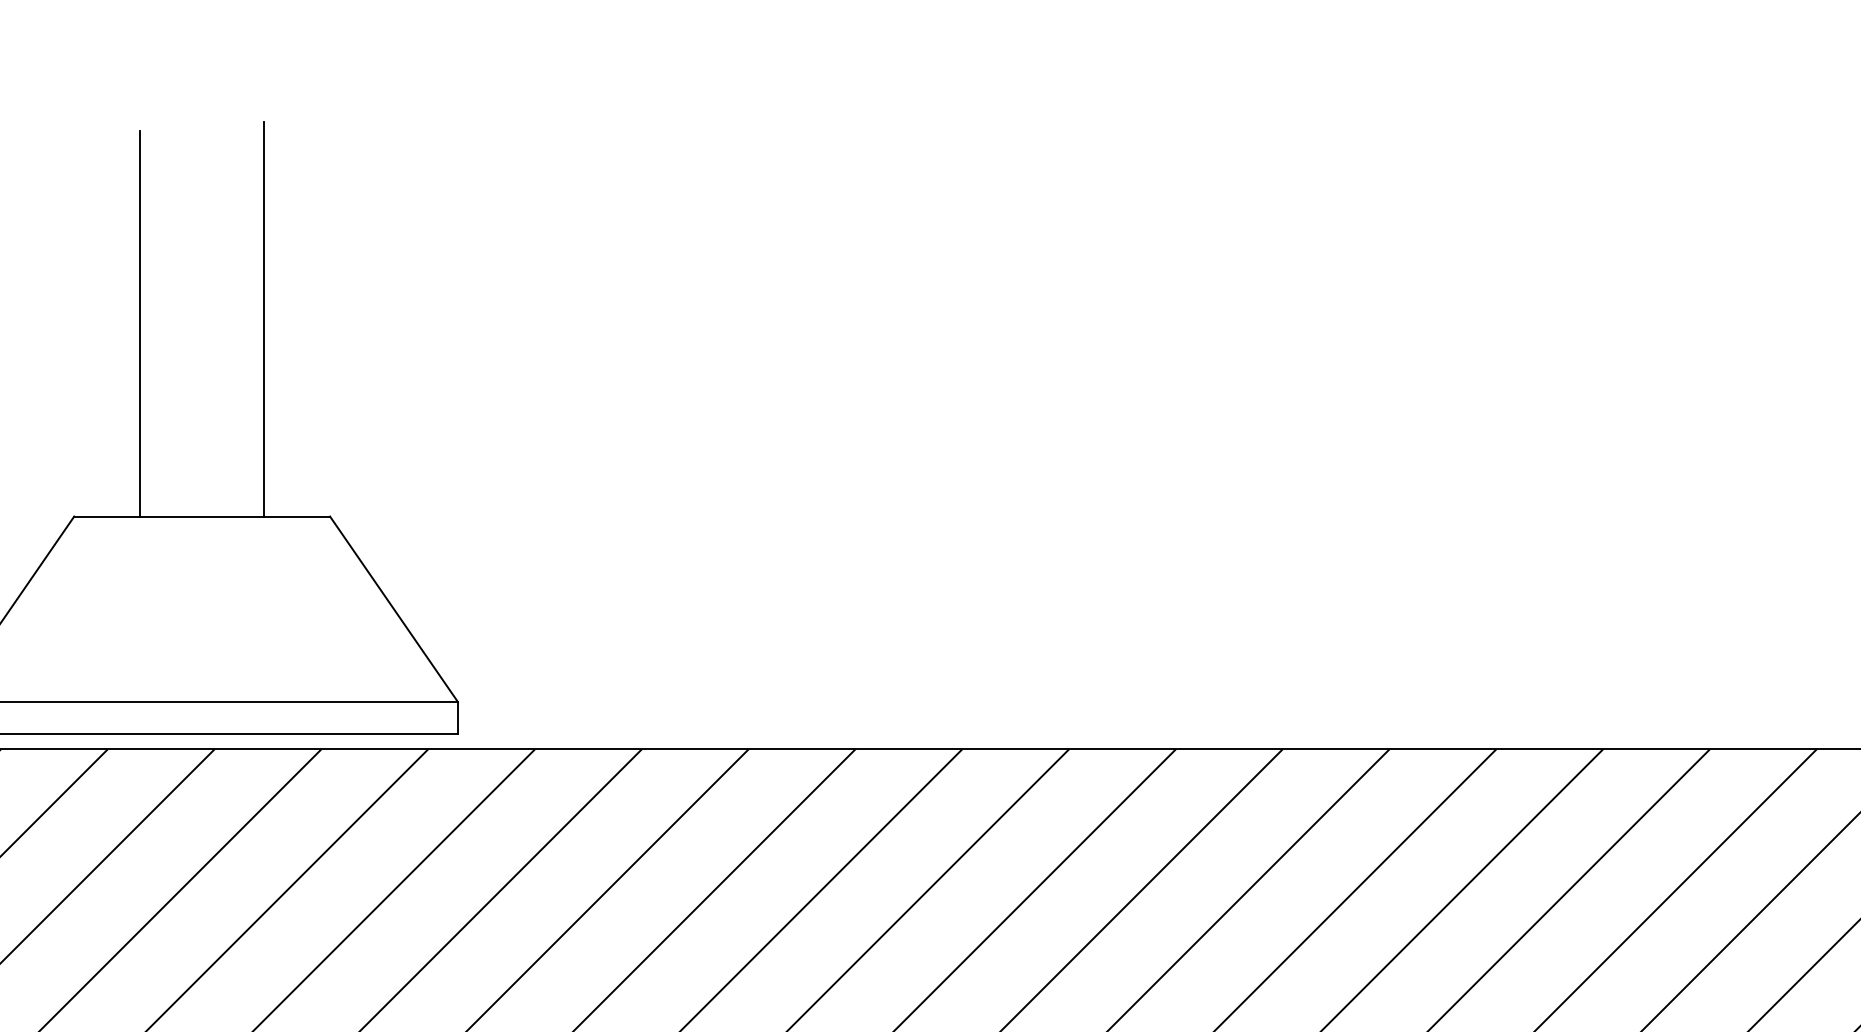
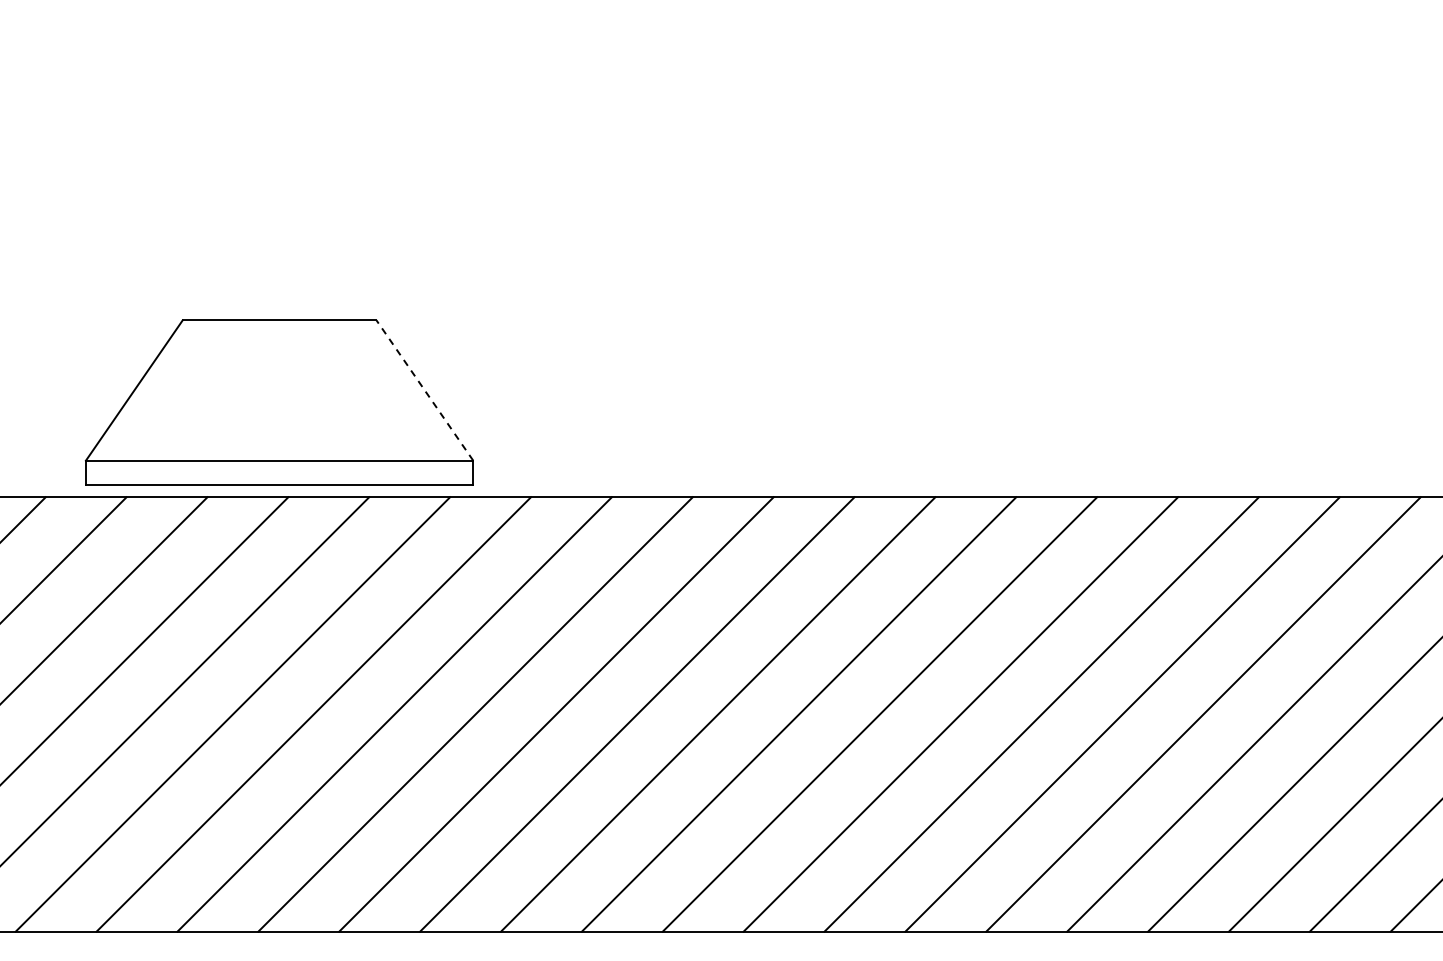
line: (264, 318) -> (326, 170), removed
line: (139, 323) -> (232, 174), removed
line: (393, 609) -> (424, 390), solid -> dashed

